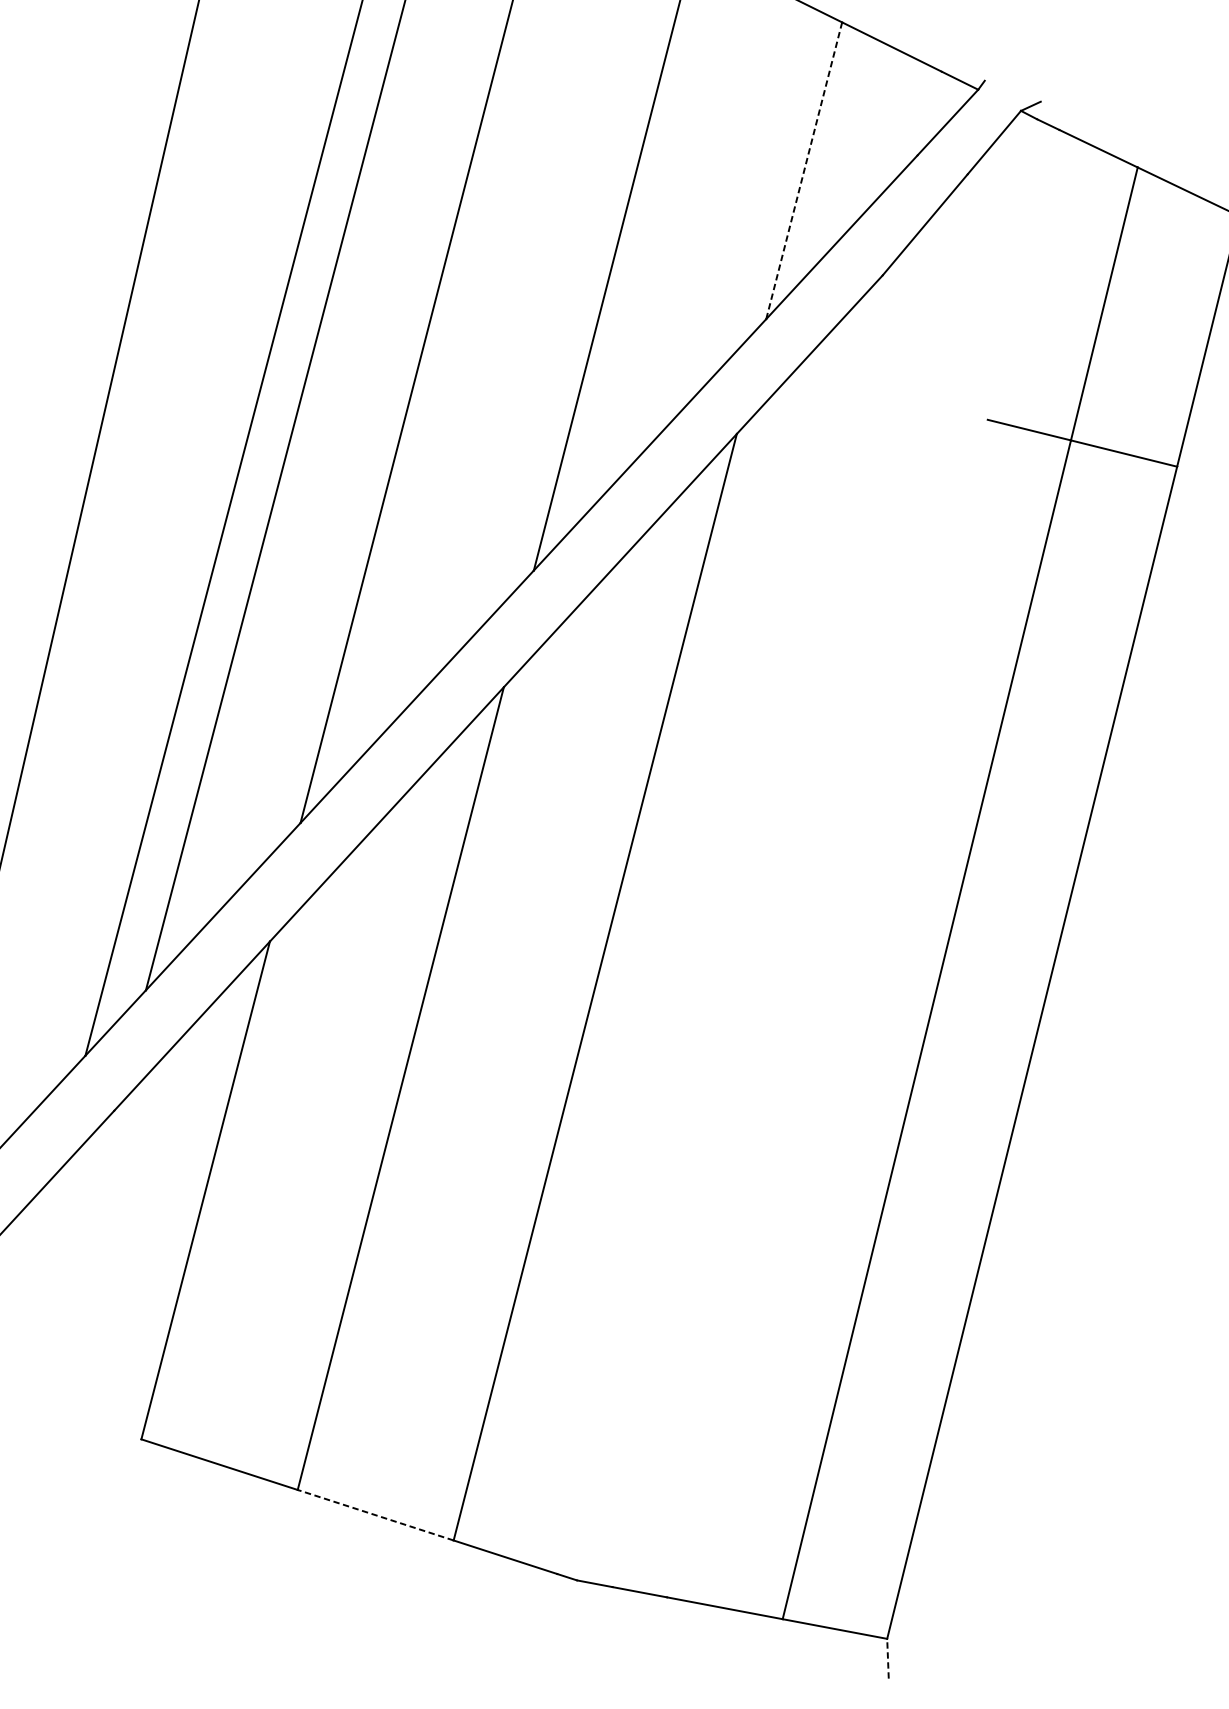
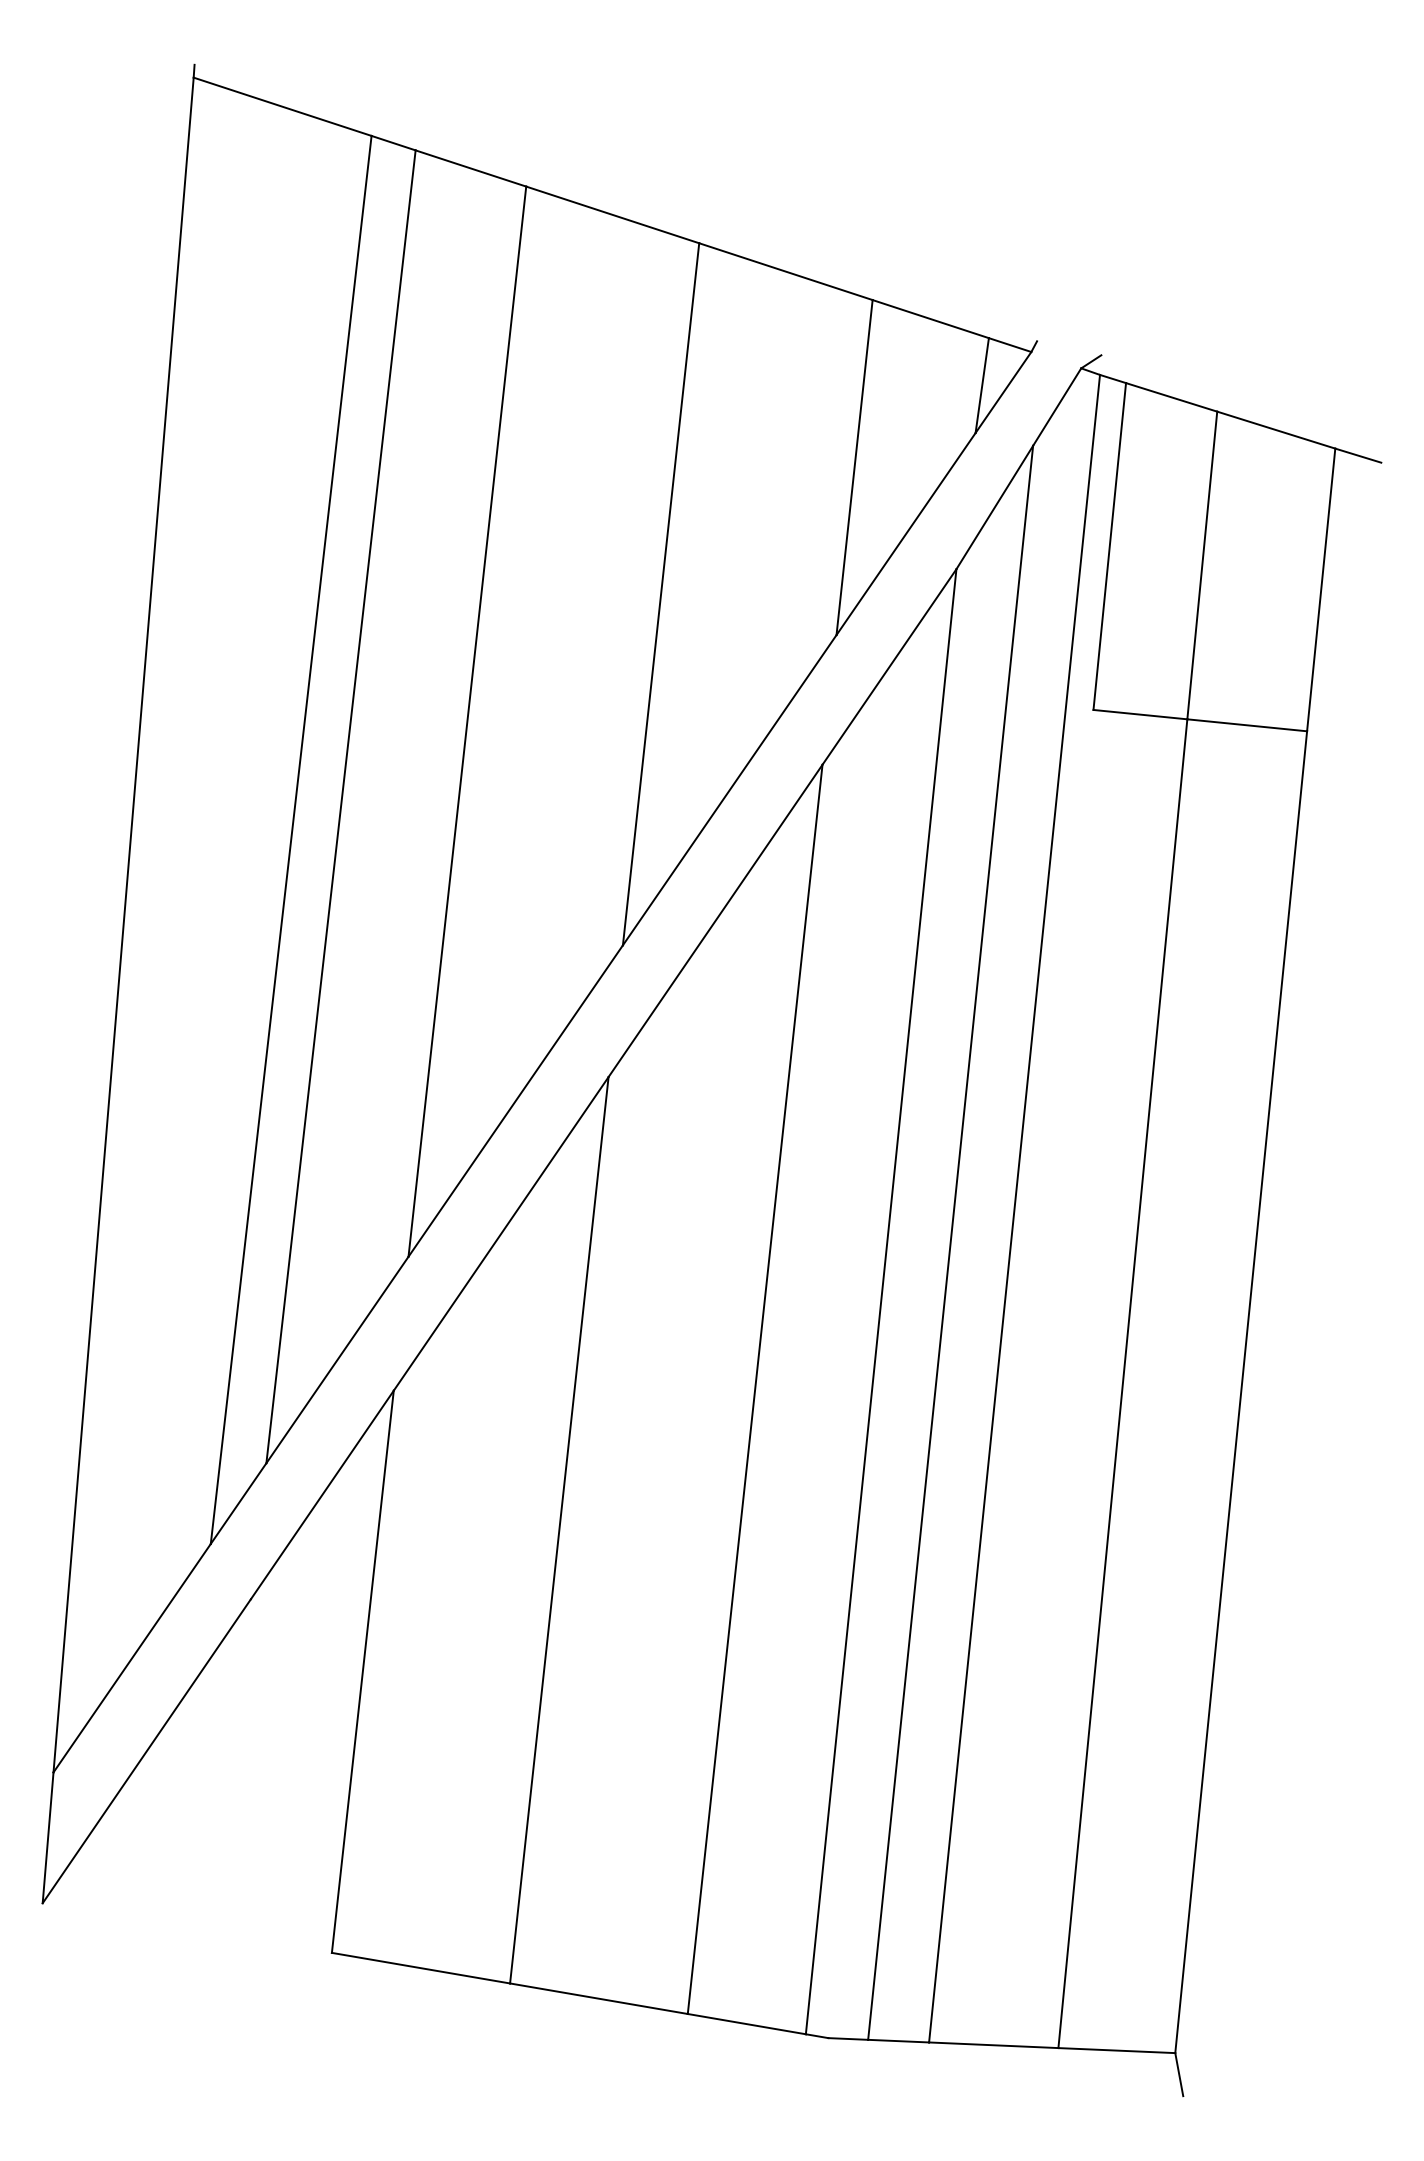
line: (929, 113) -> (981, 385), added
line: (804, 170) -> (854, 467), dashed -> solid
line: (1023, 274) -> (1109, 546), added
line: (852, 858) -> (1014, 1208), added
line: (790, 880) -> (950, 1242), added
line: (719, 924) -> (880, 1301), added
line: (375, 1514) -> (598, 1998), dashed -> solid
line: (888, 1658) -> (1179, 2074), dashed -> solid

